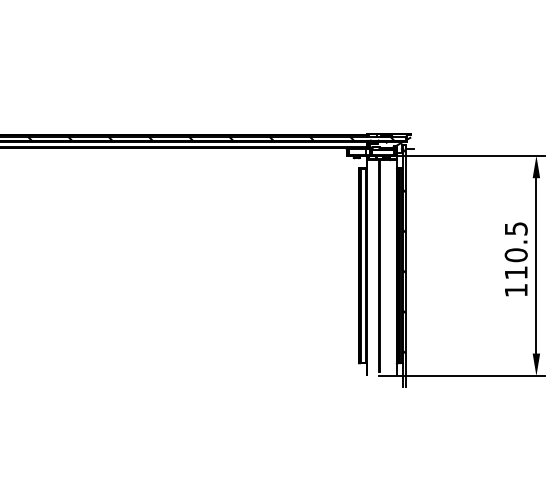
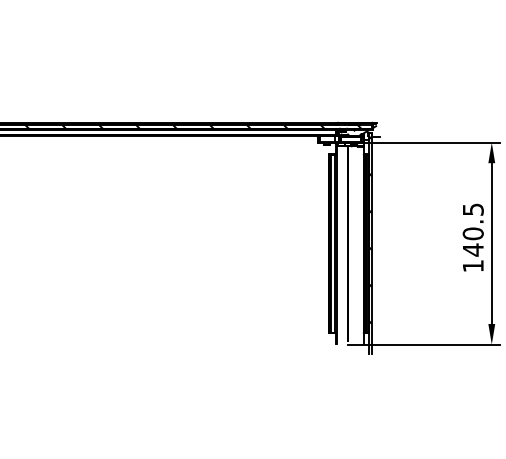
text: (516, 272) -> (473, 249), 110.5 -> 140.5

